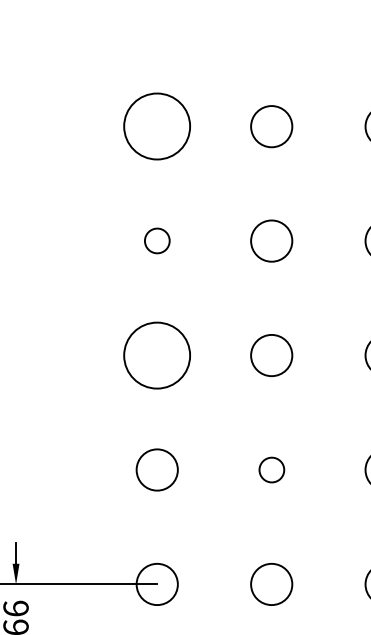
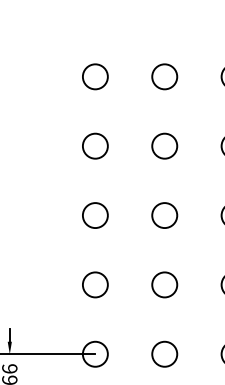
circle: (157, 126) -> (95, 76), size x0.62
circle: (157, 239) -> (95, 145), size x1.67
circle: (157, 355) -> (95, 215), size x0.62
circle: (271, 469) -> (164, 284), size x1.67

